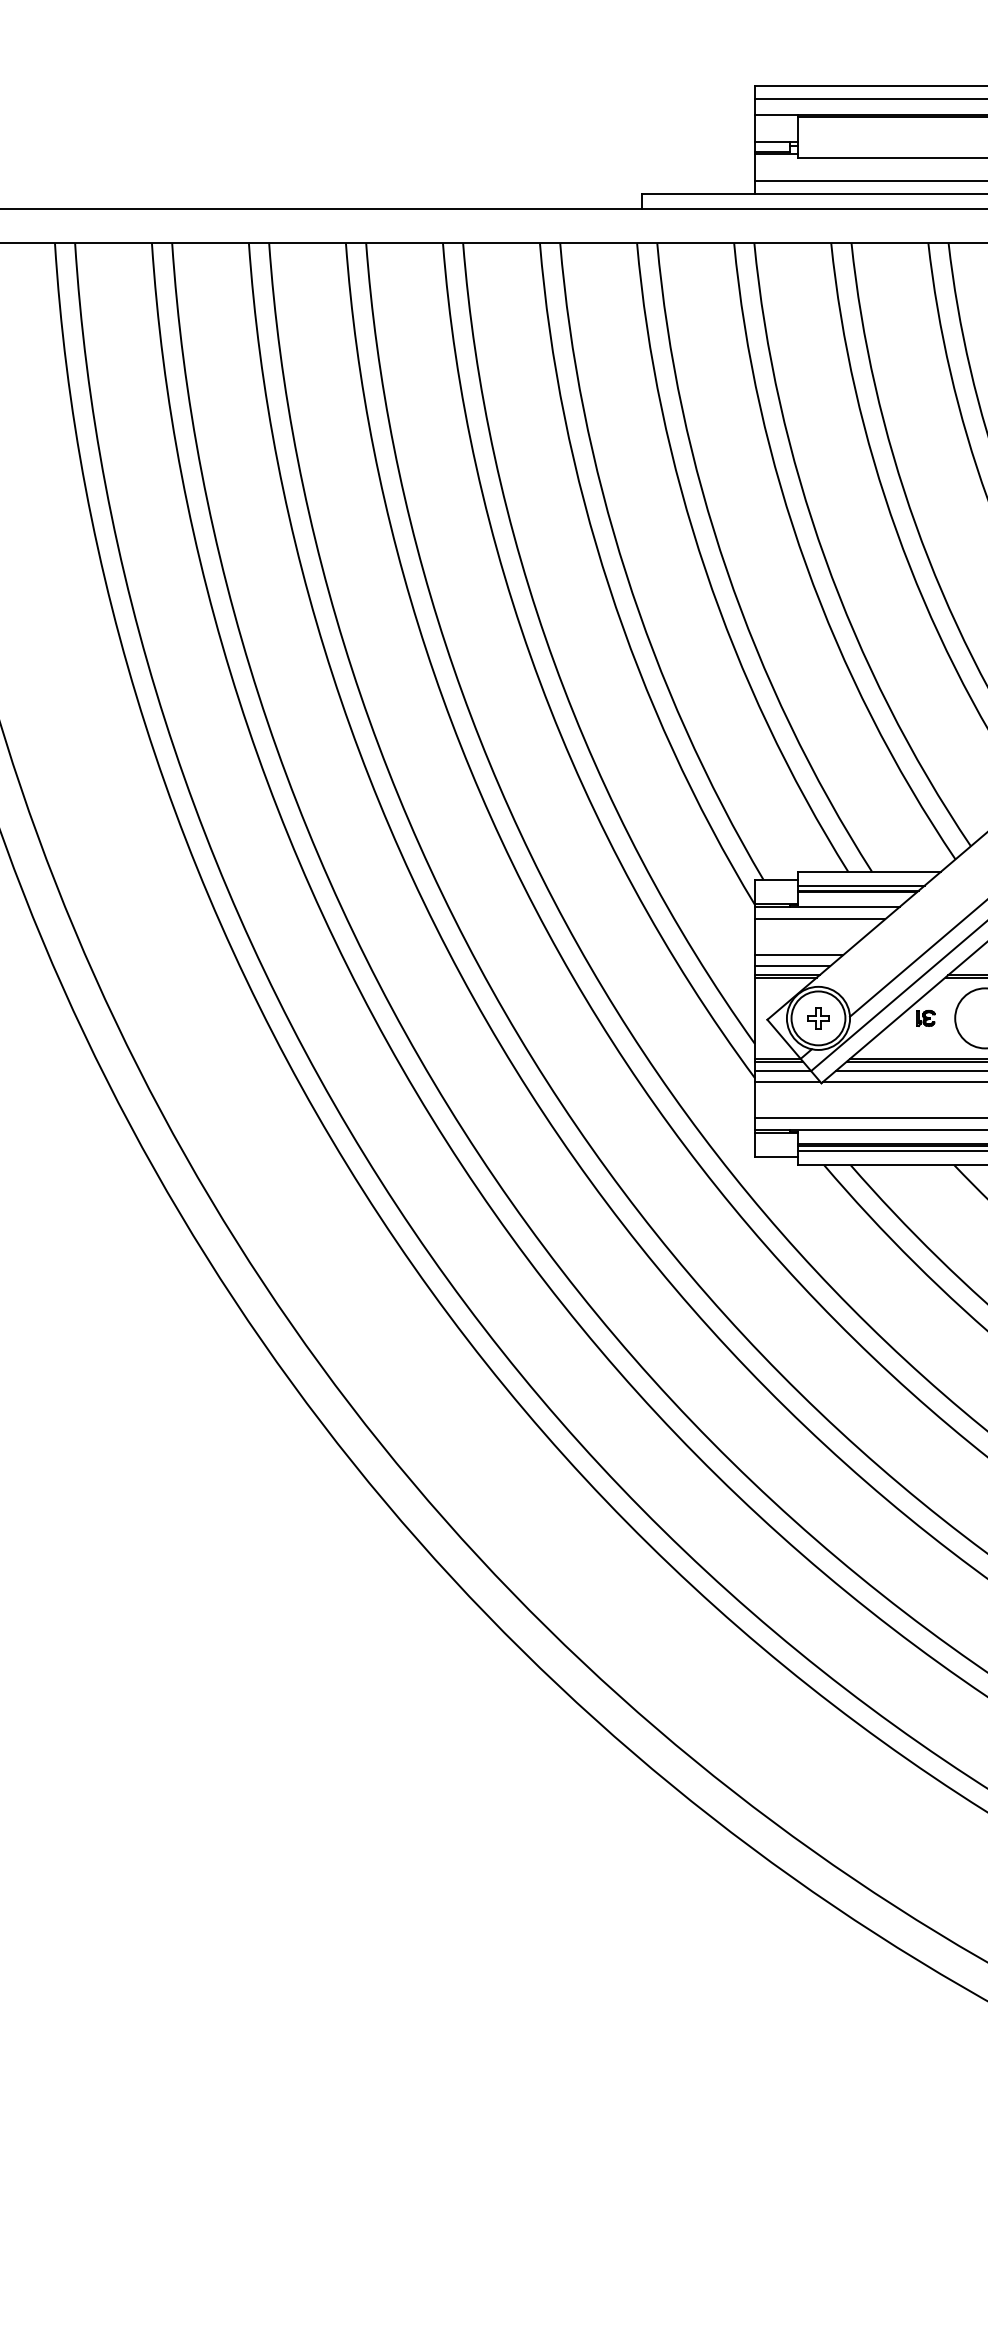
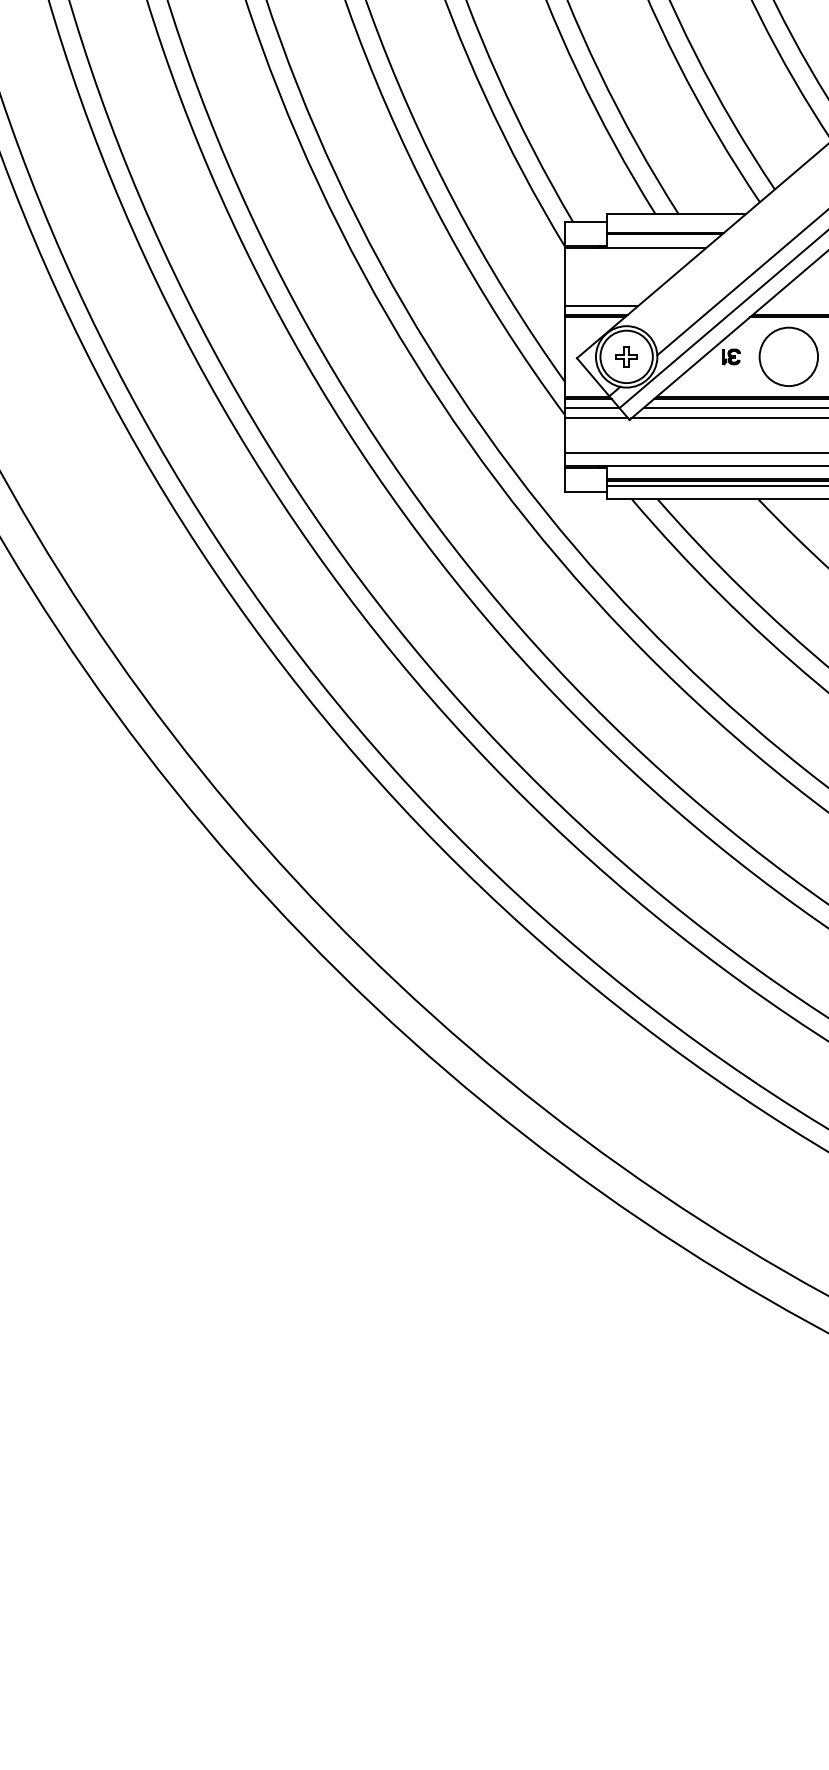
line: (861, 885) -> (668, 227), removed
line: (820, 919) -> (628, 260), removed
line: (799, 955) -> (608, 295), removed

